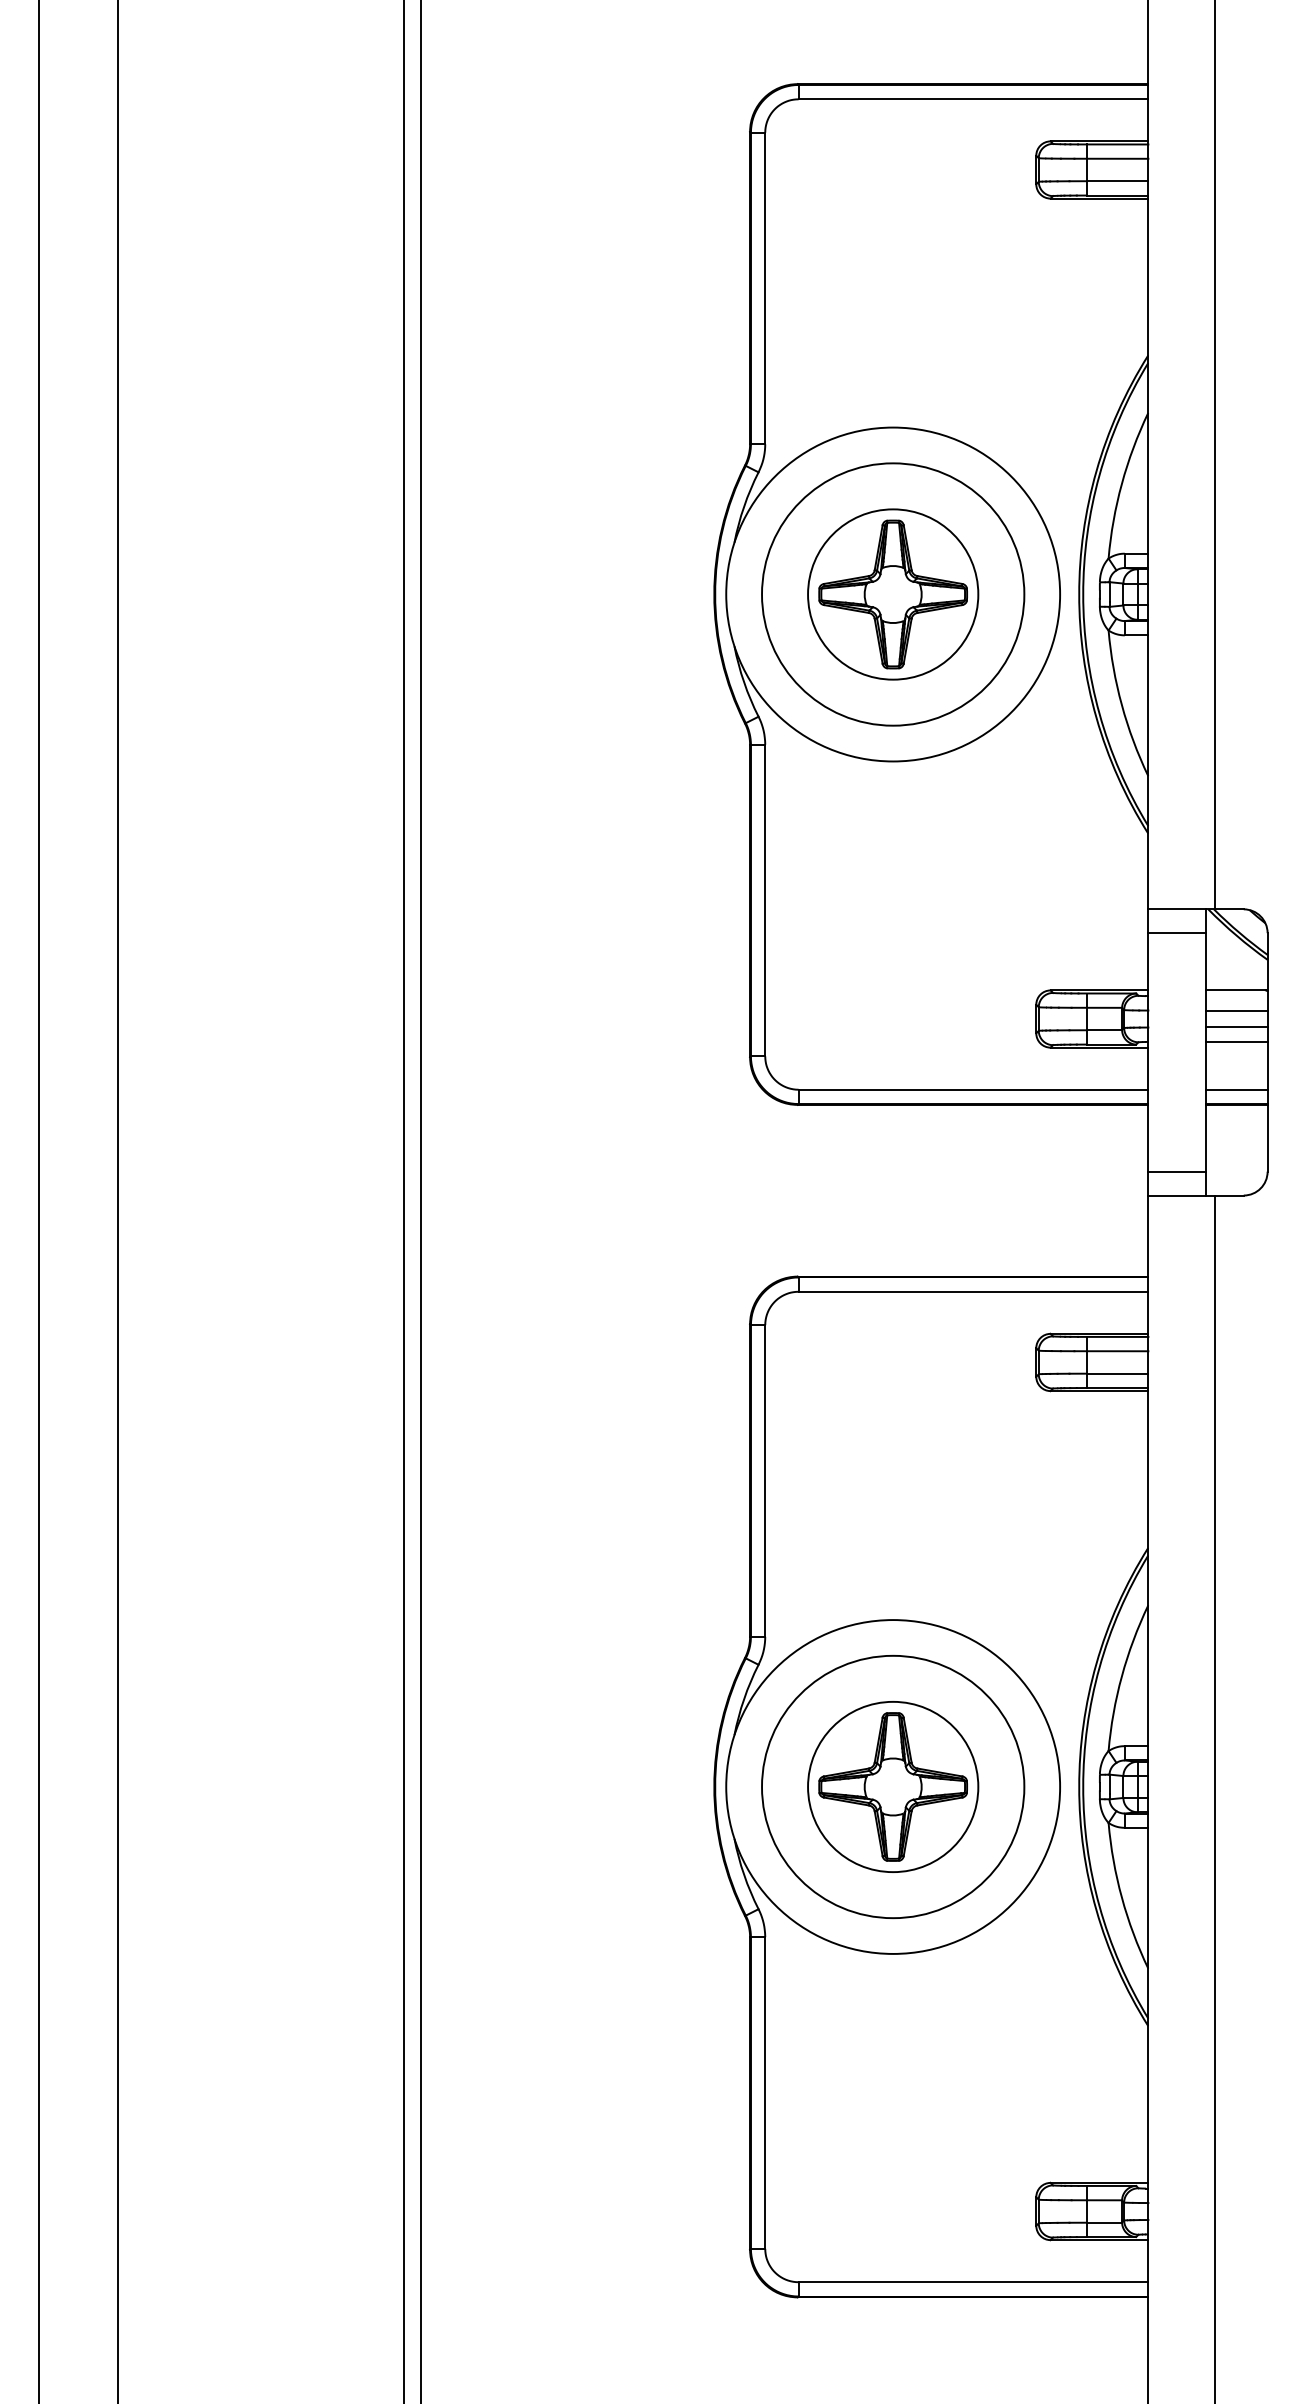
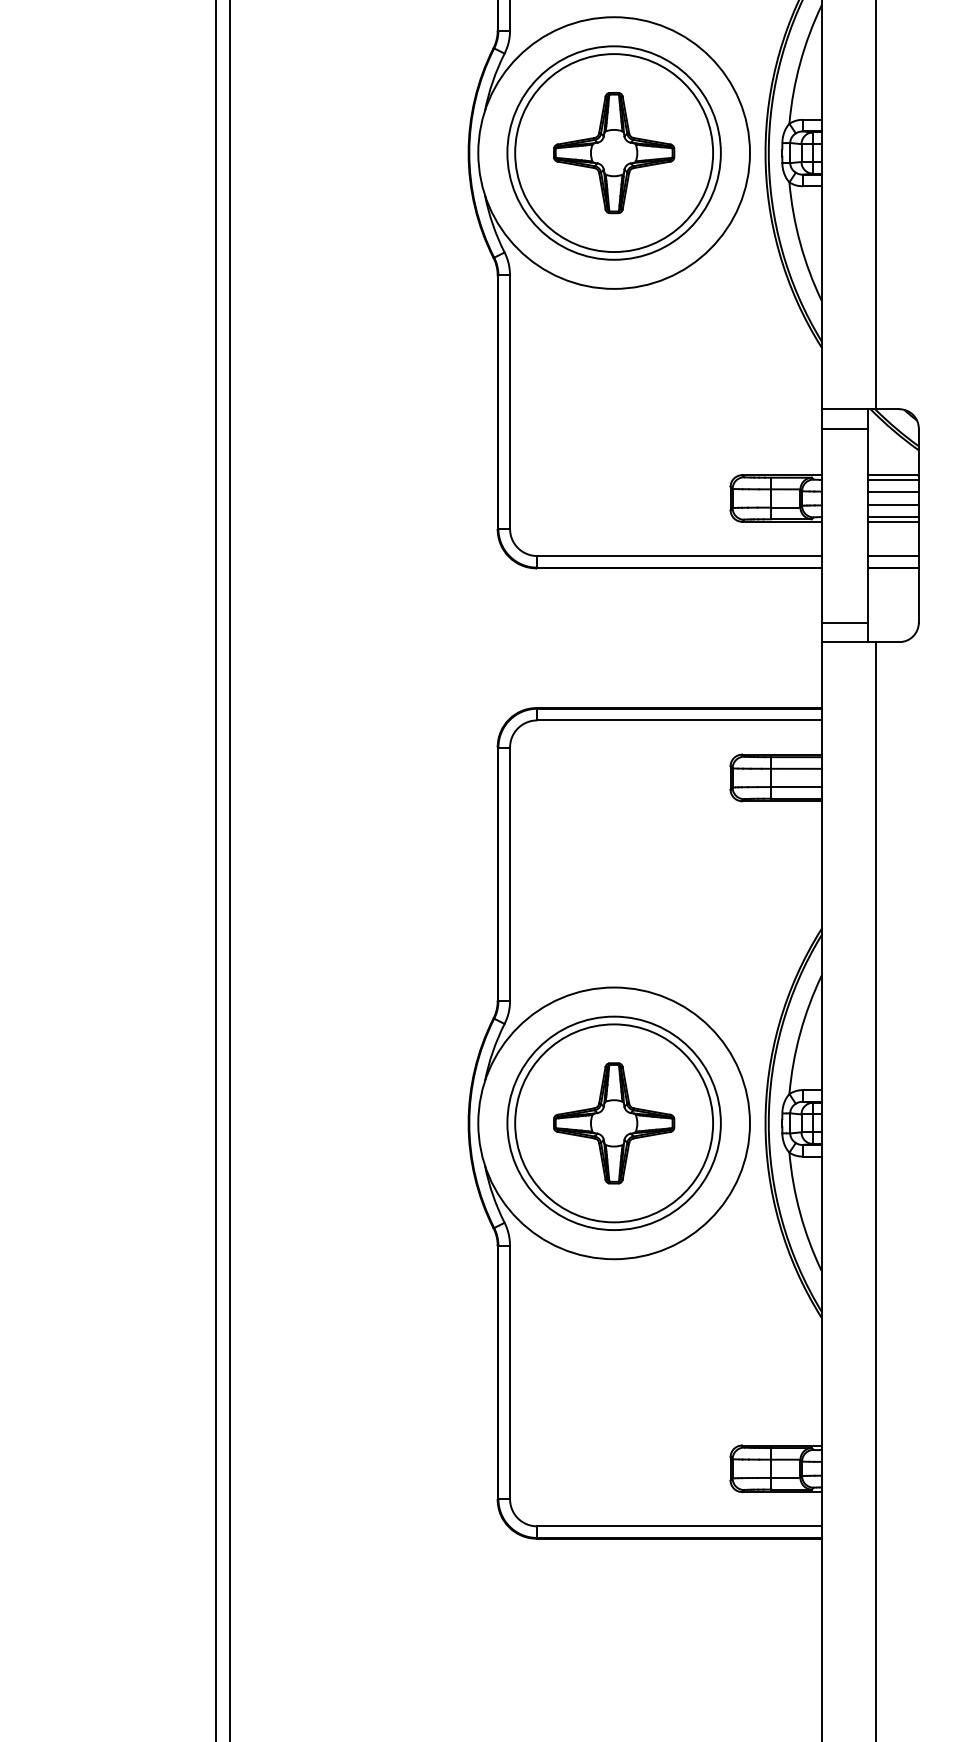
circle: (892, 594) -> (613, 153), size x1.43
line: (1236, 996) -> (893, 480), added
line: (1236, 1047) -> (893, 521), added
circle: (892, 1786) -> (613, 1122), size x1.43

